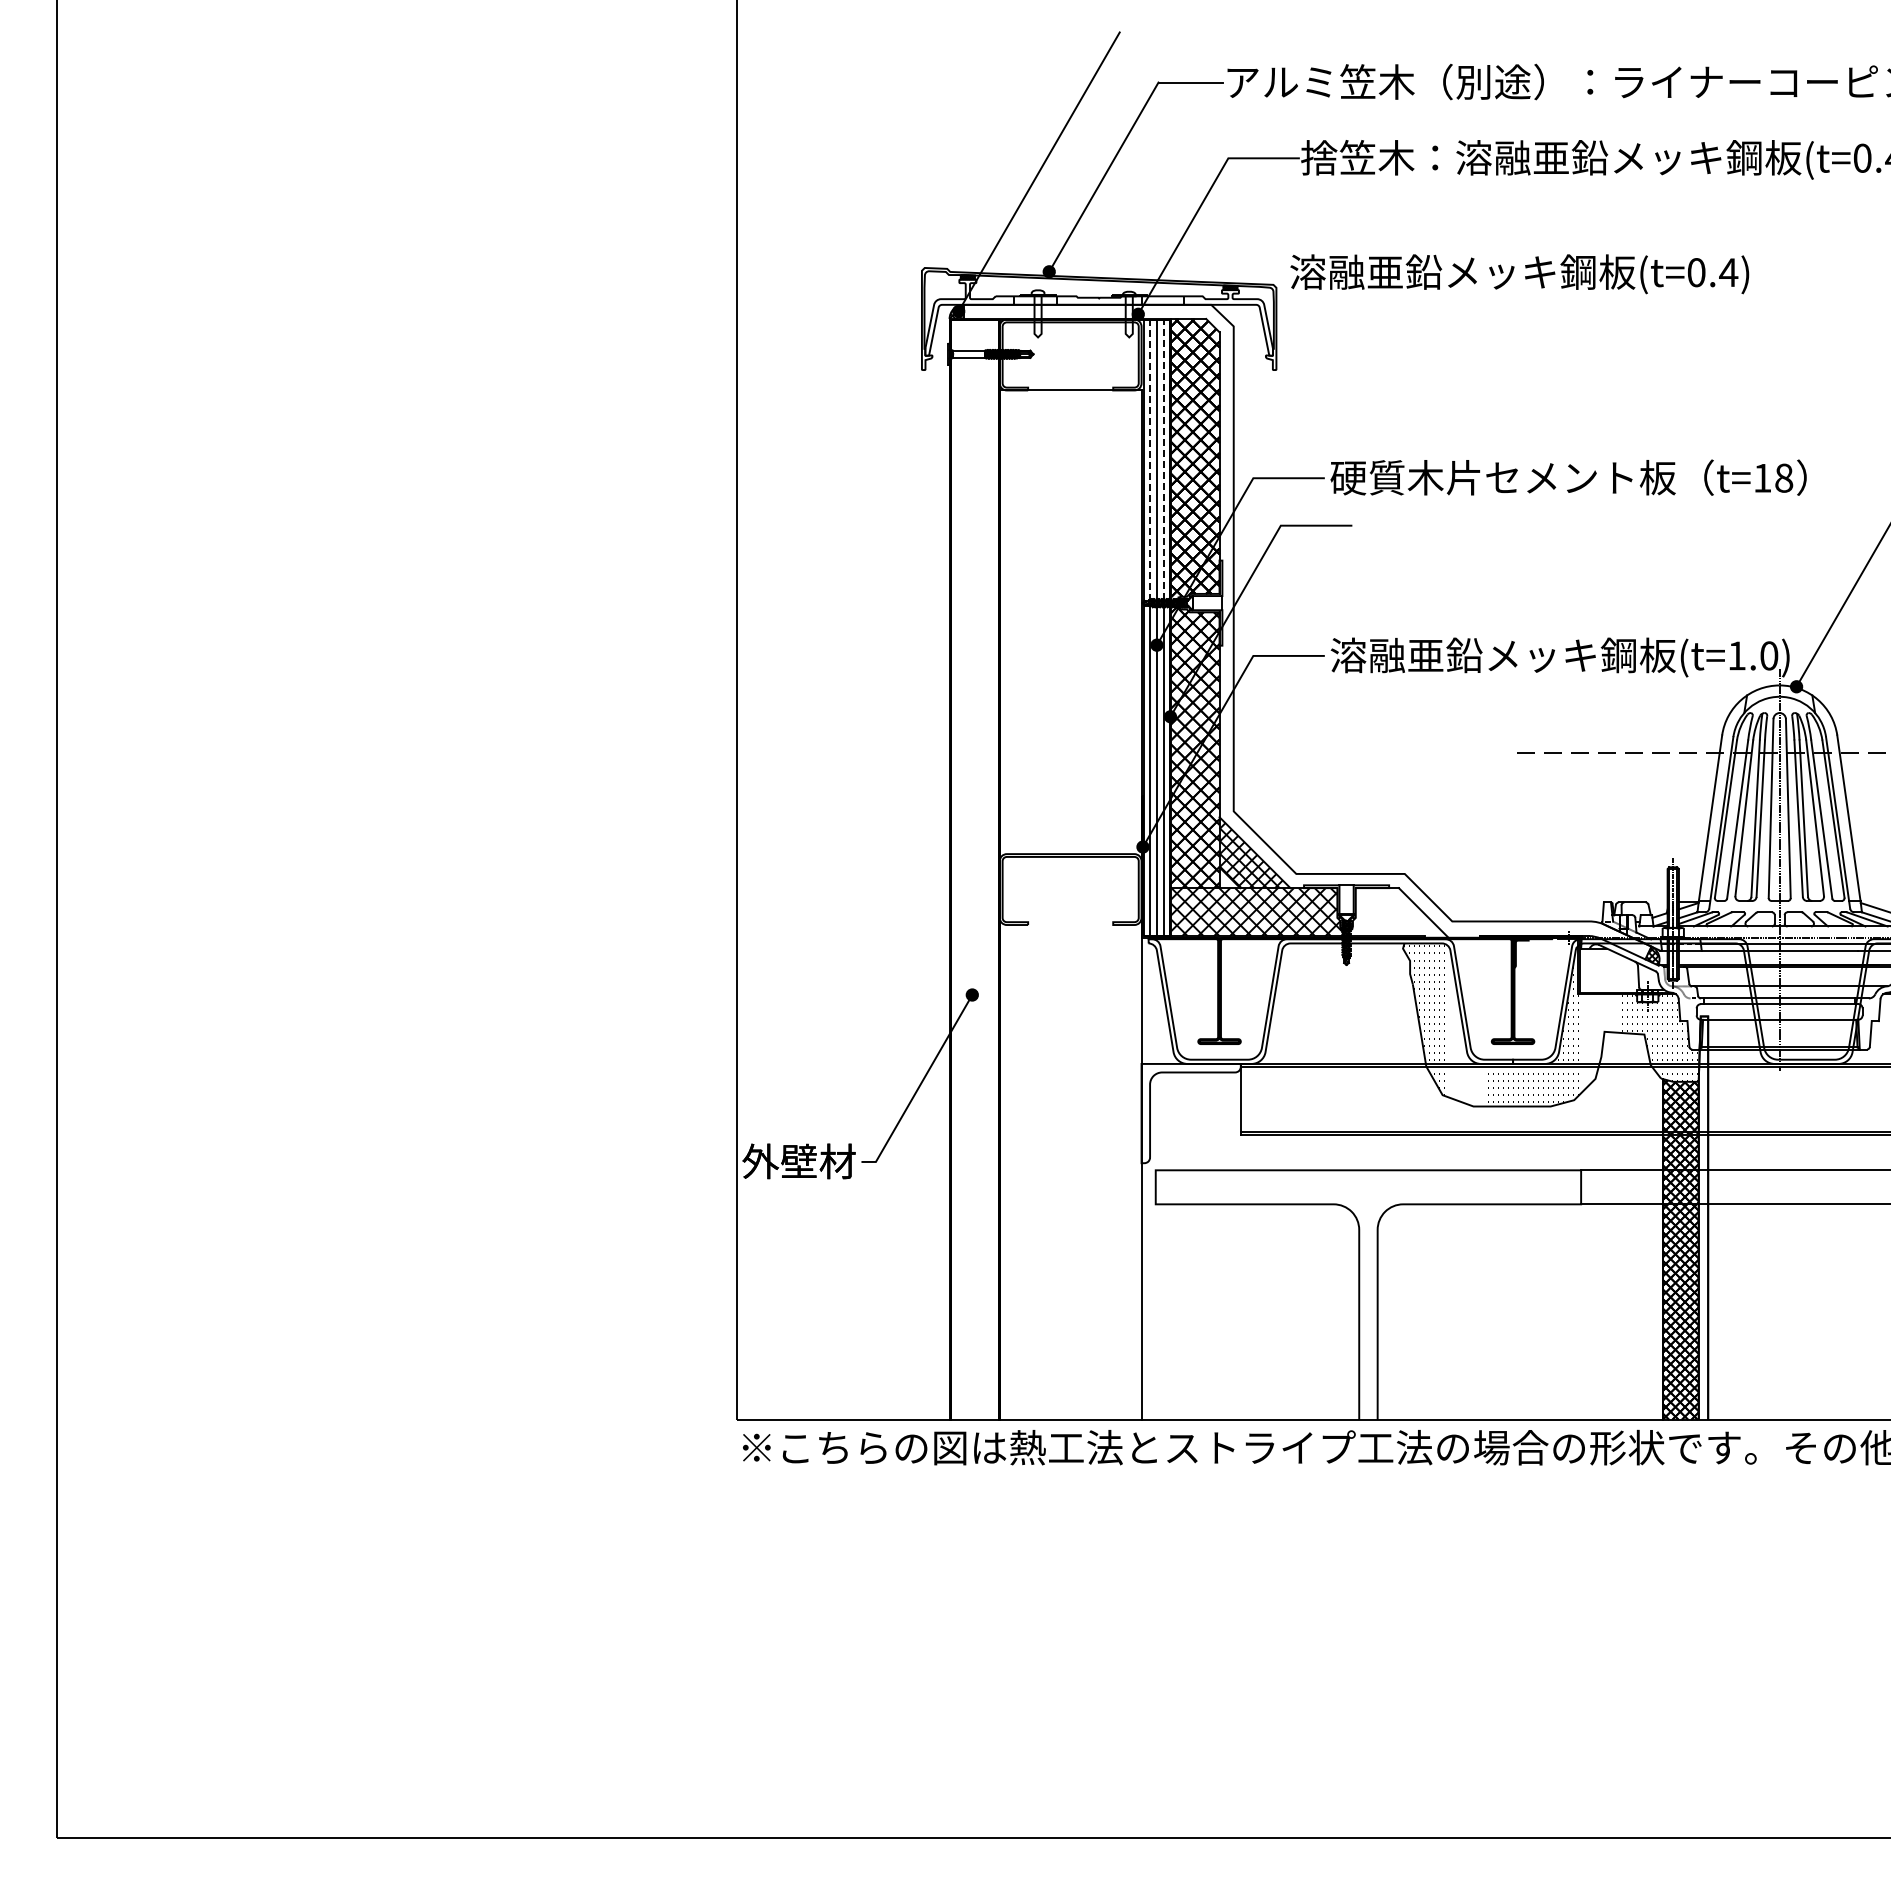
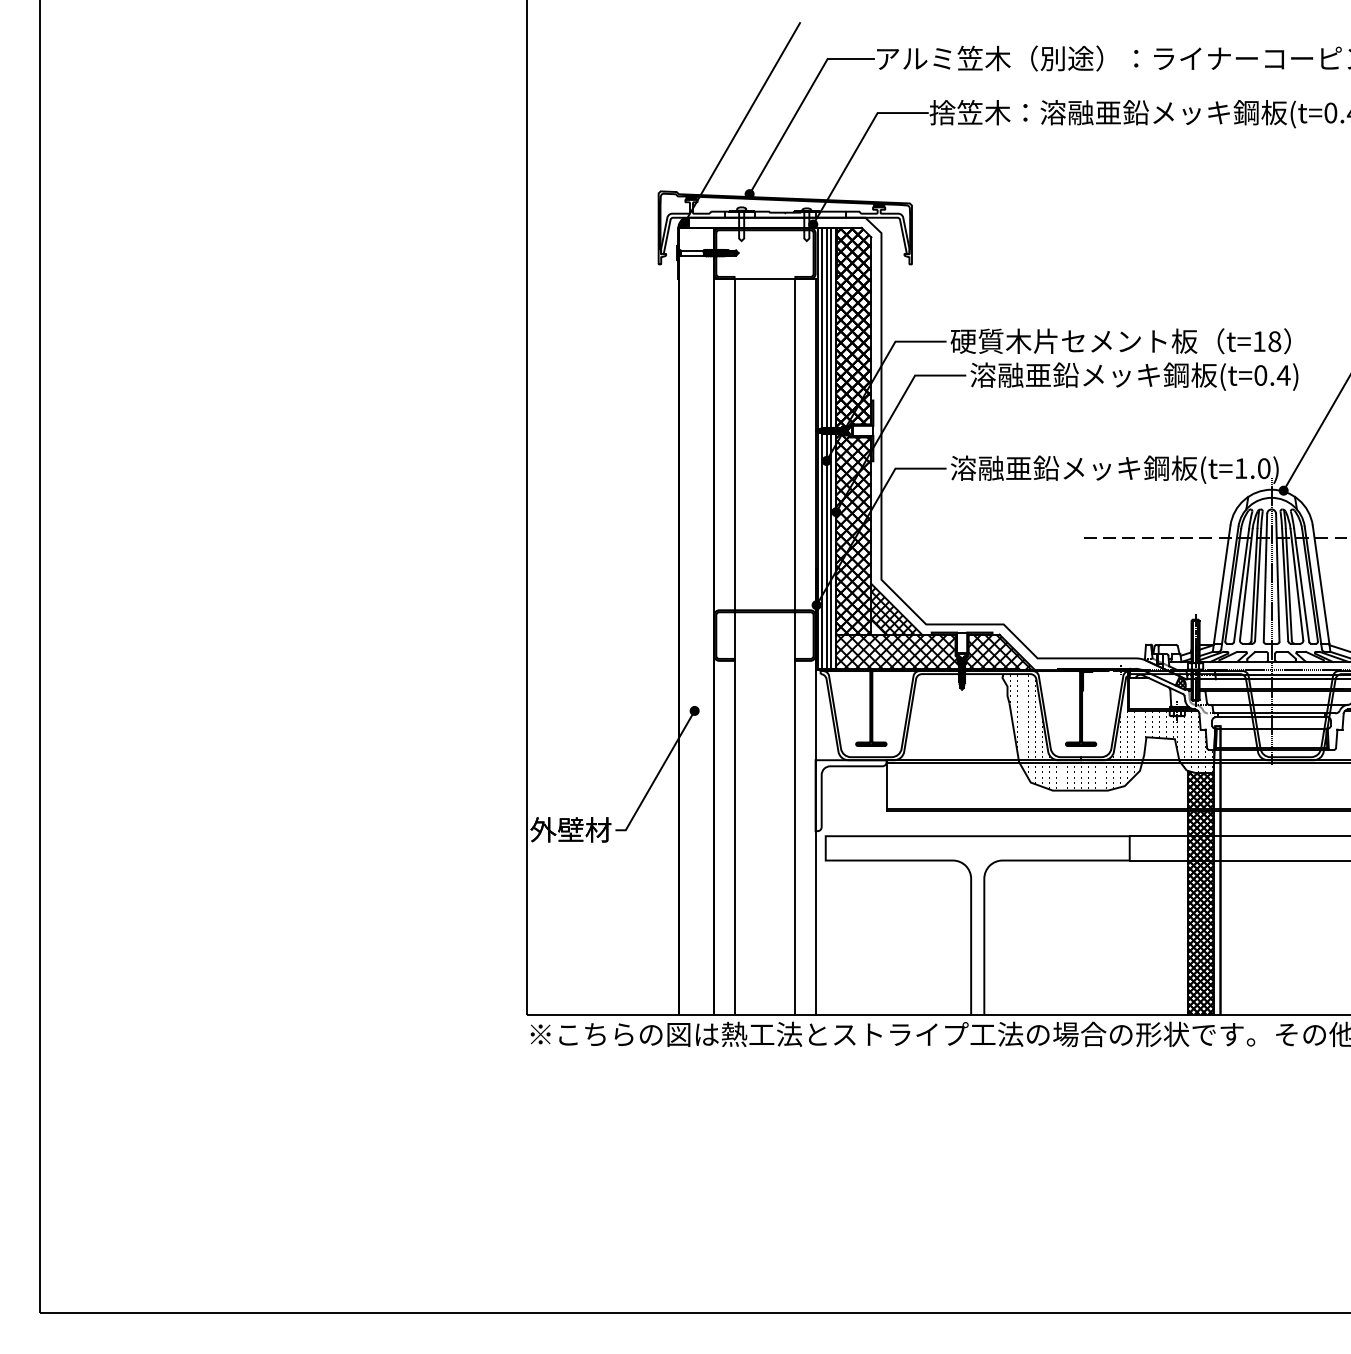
text: (1519, 274) -> (1134, 376), moved
line: (1163, 459) -> (831, 328), dashed -> solid
line: (1150, 460) -> (821, 328), dashed -> solid
line: (1028, 904) -> (734, 646), added
line: (1113, 904) -> (795, 646), added
hatch: (1397, 912) -> (998, 651), added

